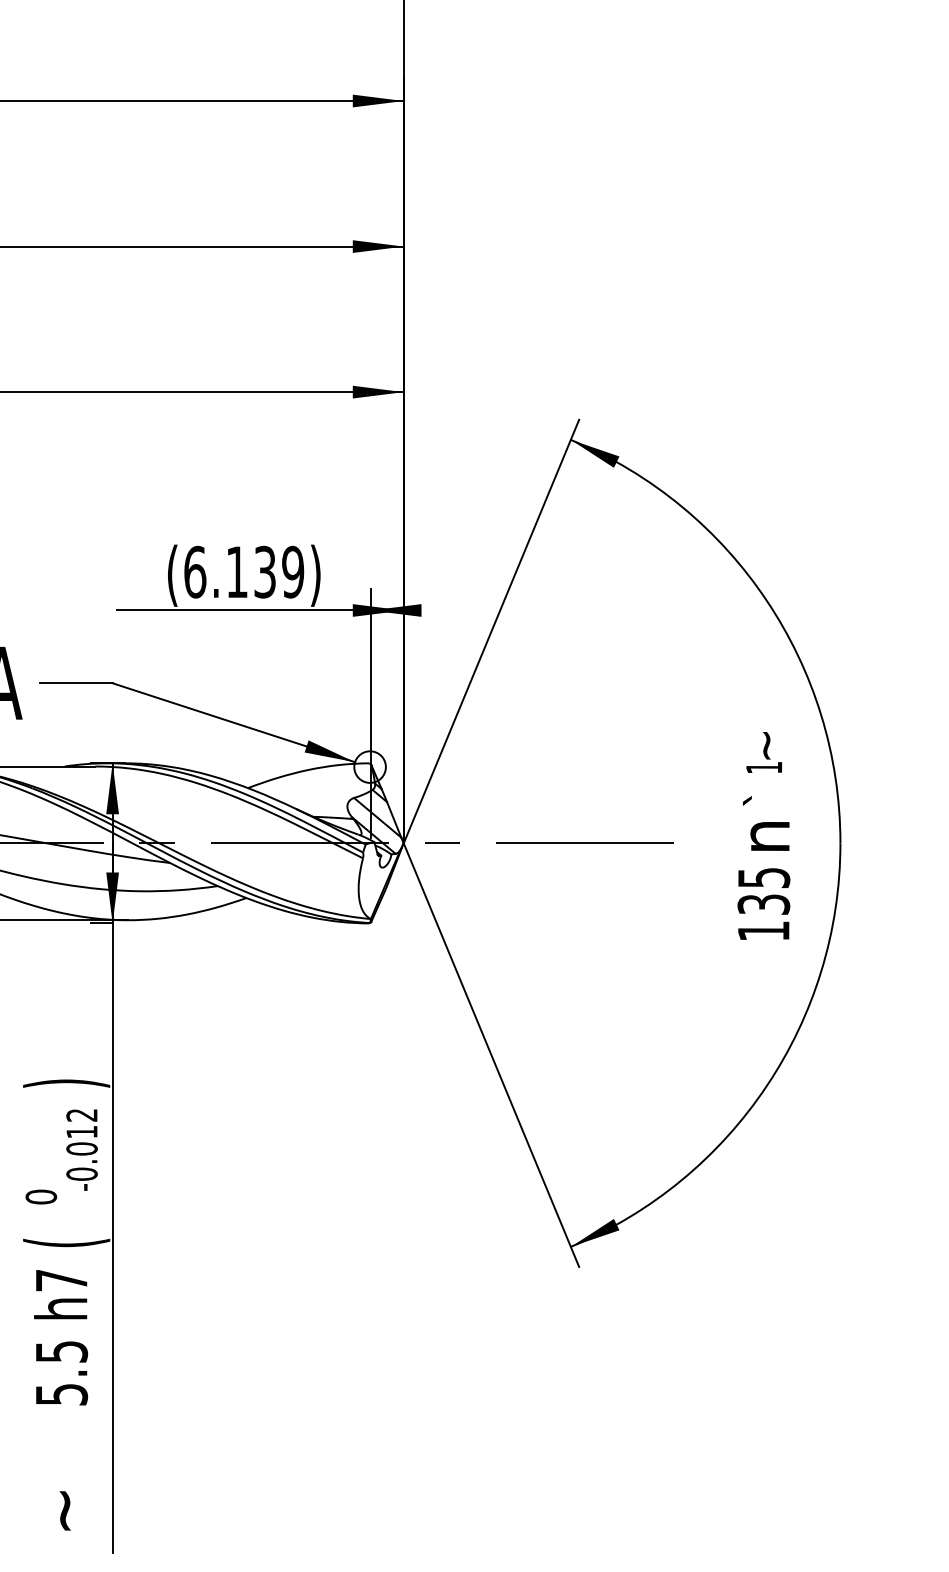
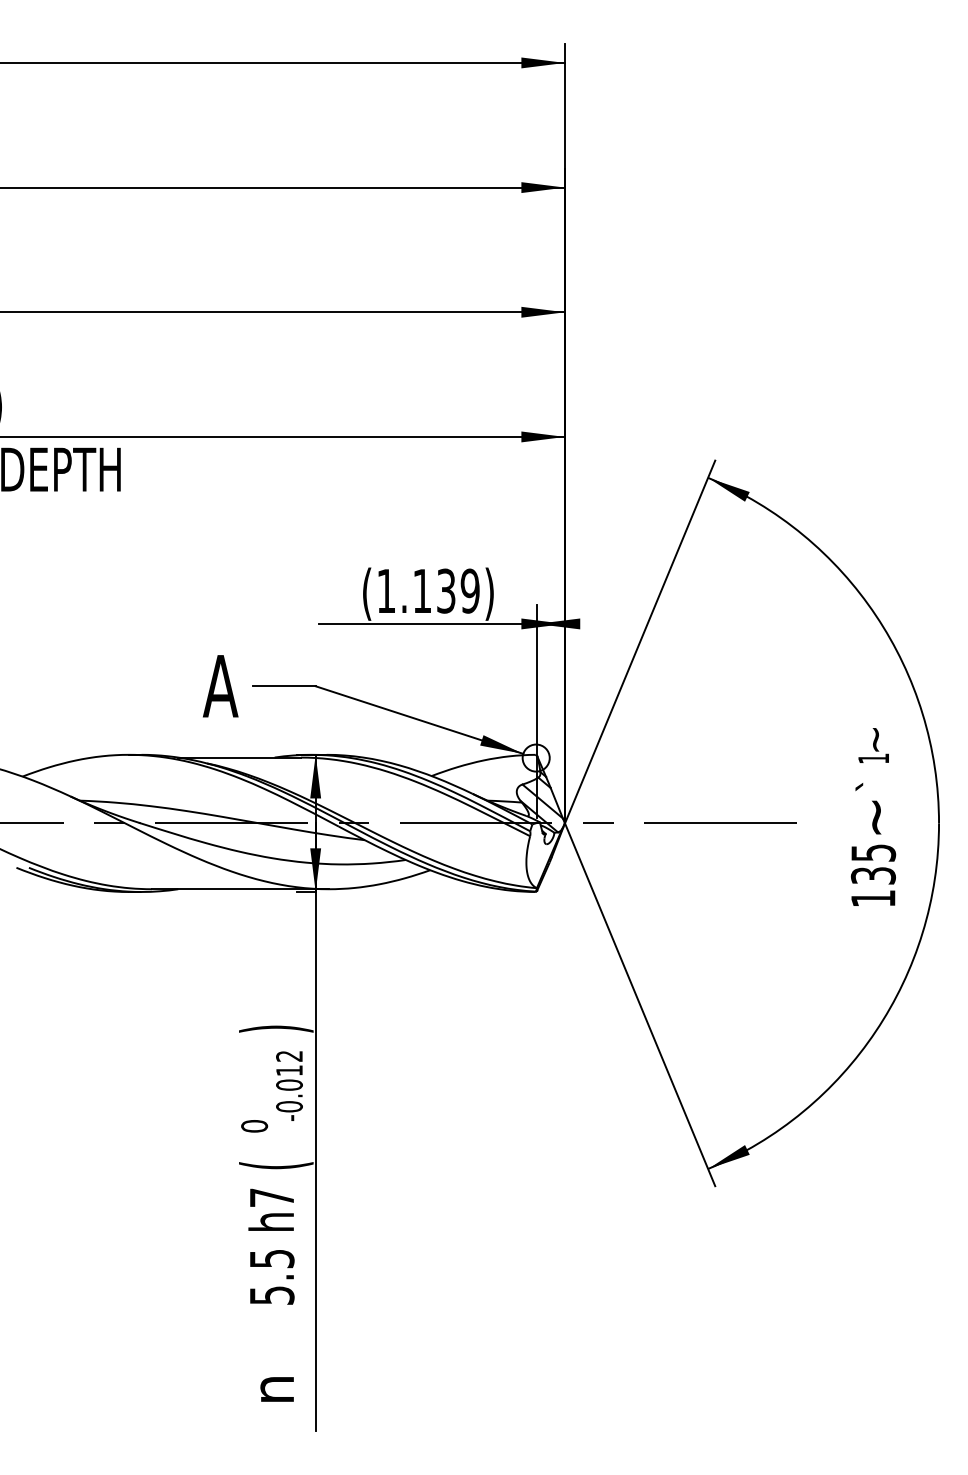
text: (195, 571) -> (386, 590), (6.139) -> (1.139)
text: (769, 836) -> (878, 817), n -> ~
text: (66, 1510) -> (276, 1394), ~ -> n

